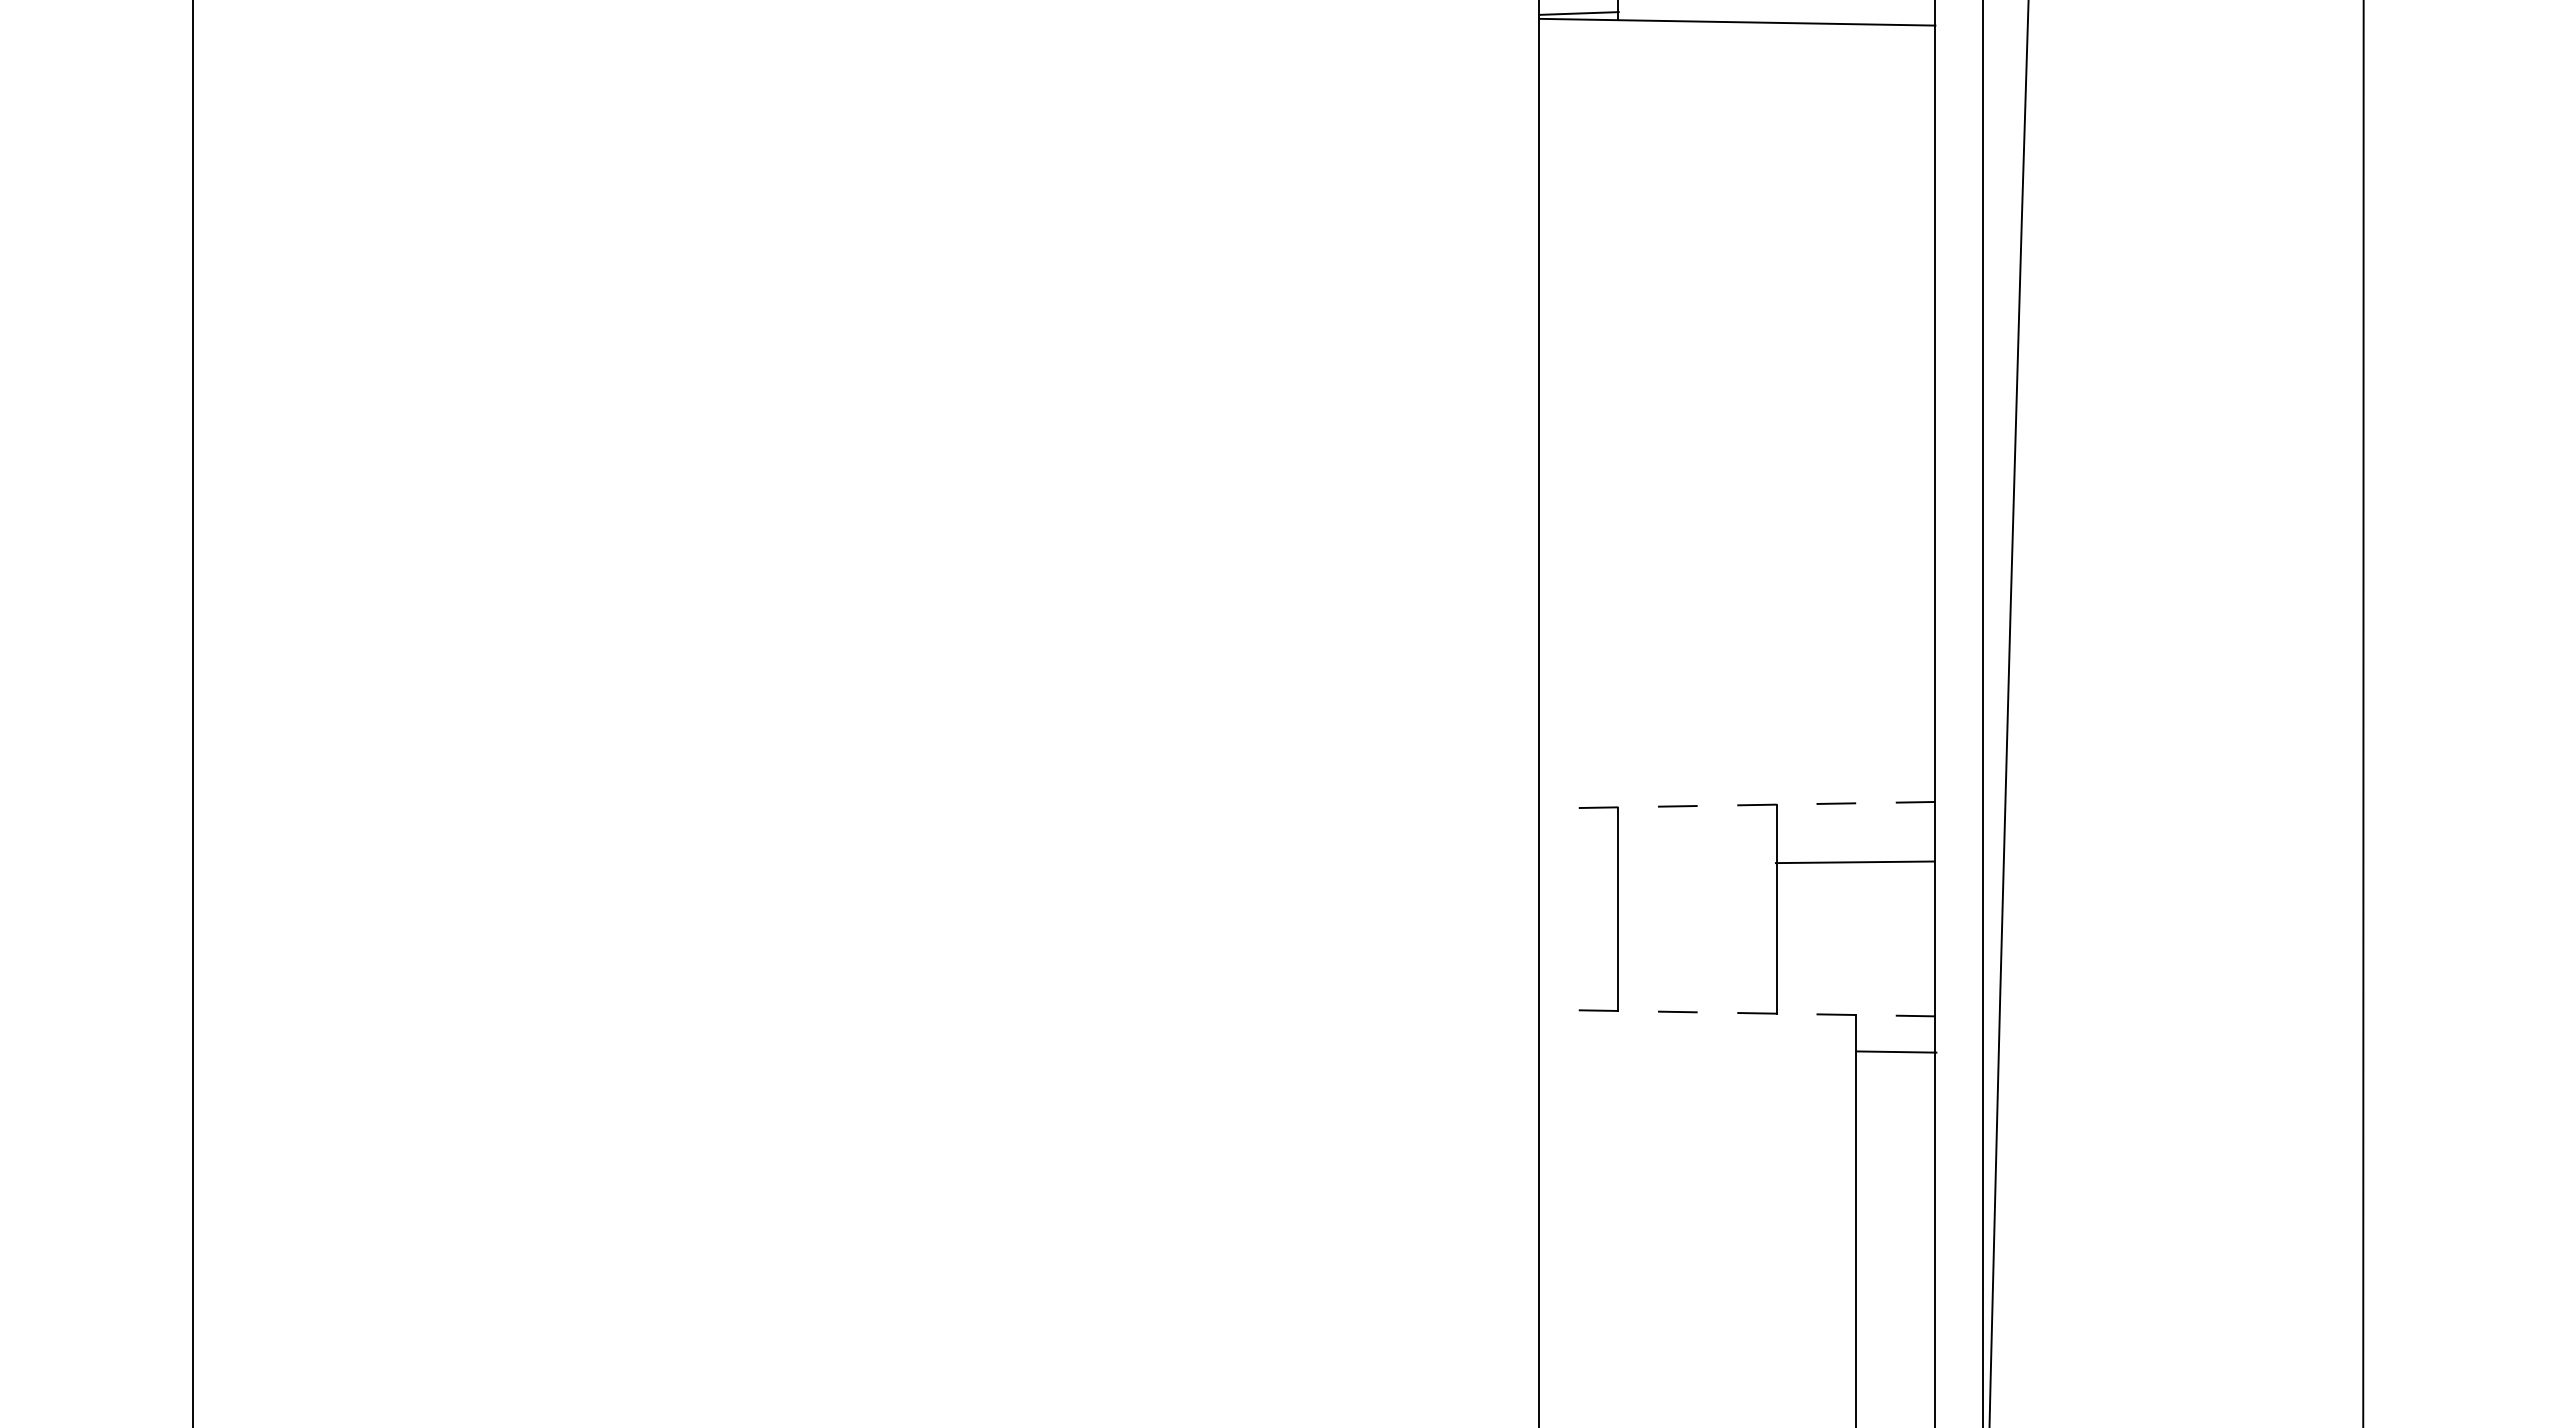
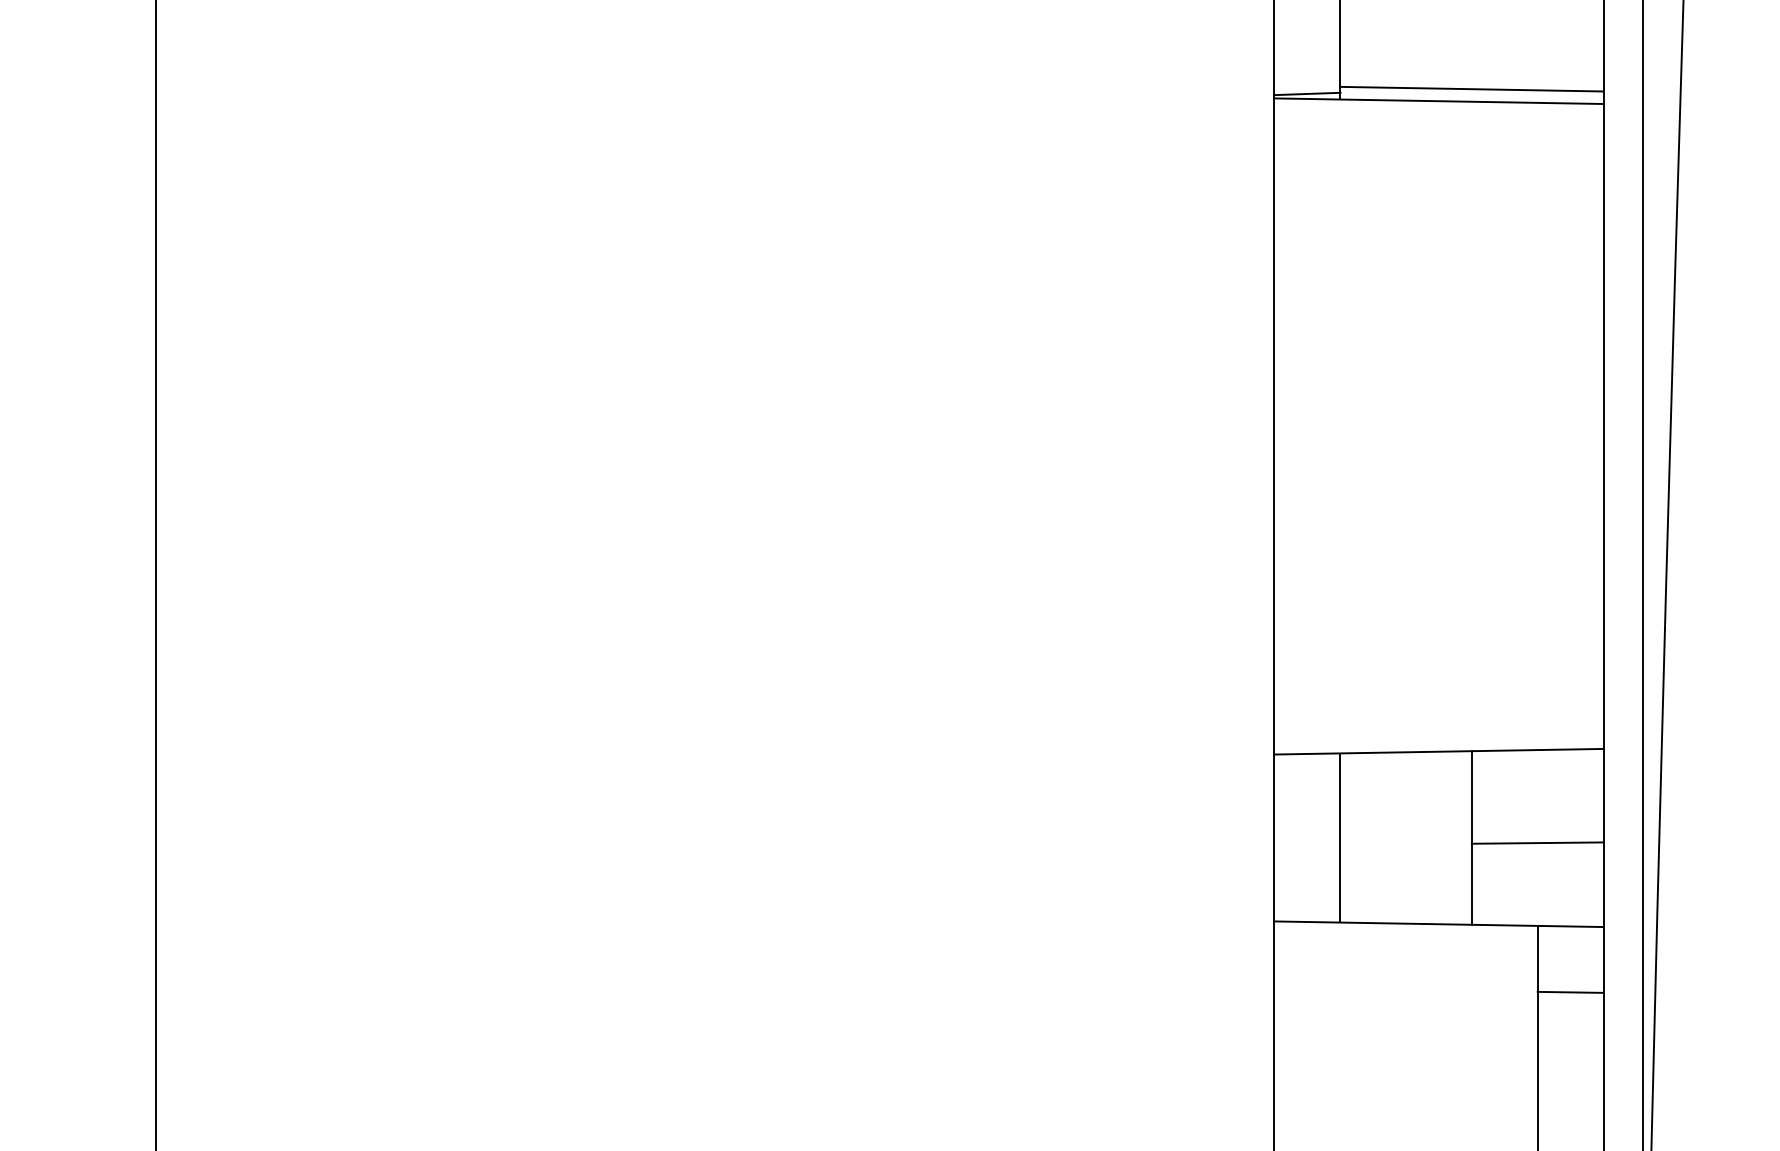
line: (1776, 7) -> (1471, 88), added
line: (1736, 805) -> (1438, 751), dashed -> solid
line: (1854, 862) -> (1537, 843), moved
line: (1736, 1012) -> (1438, 923), dashed -> solid
line: (1896, 1051) -> (1570, 991), moved

